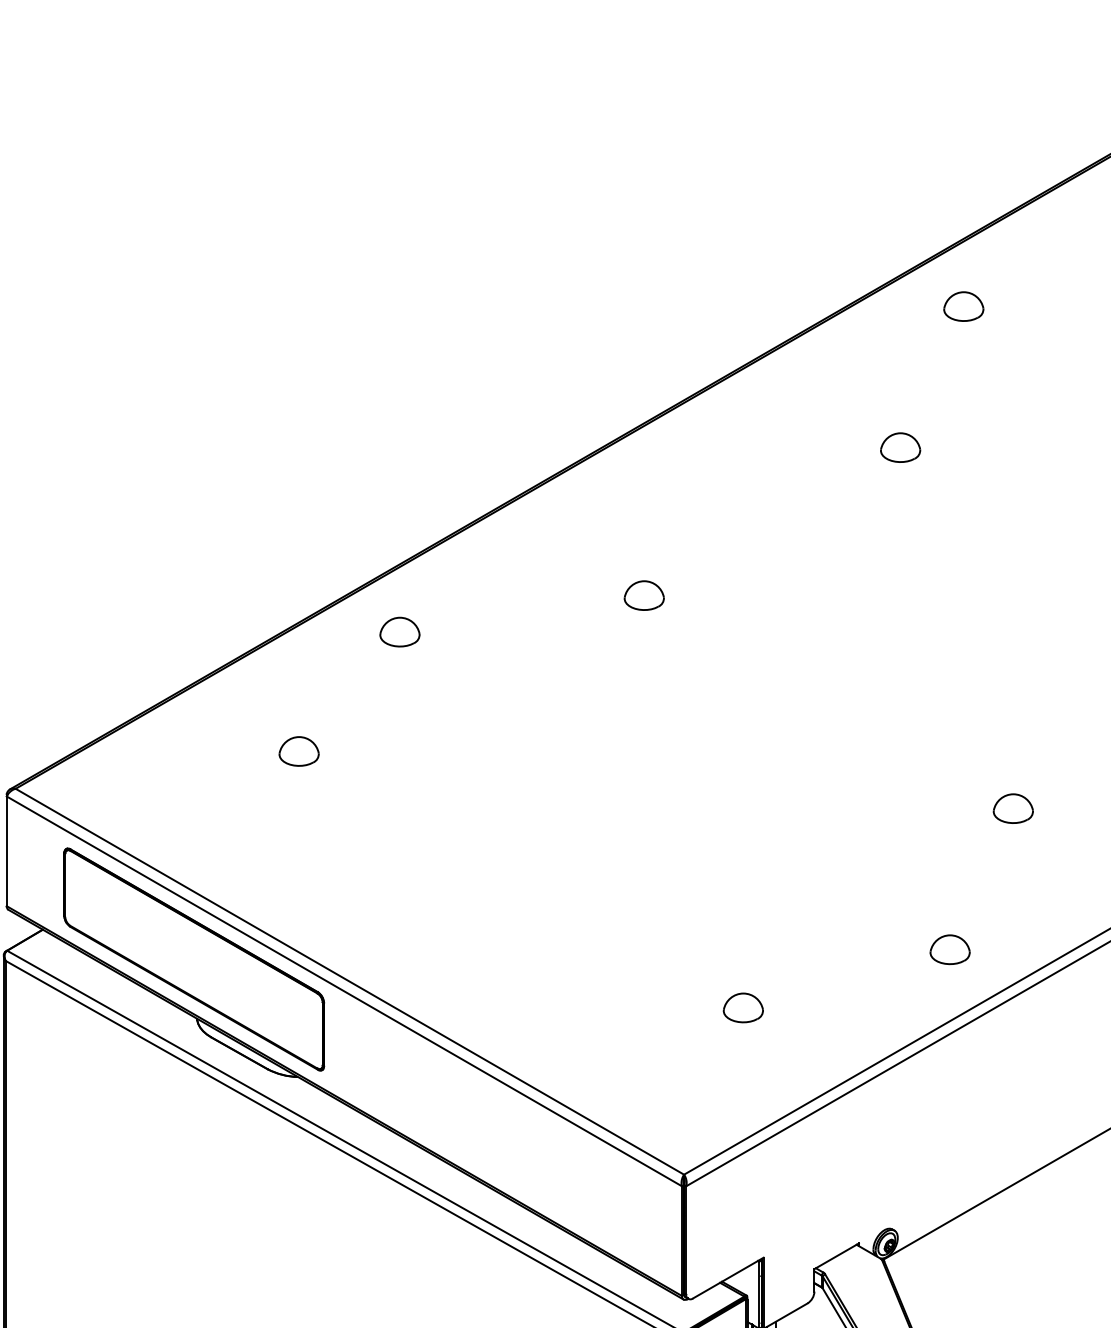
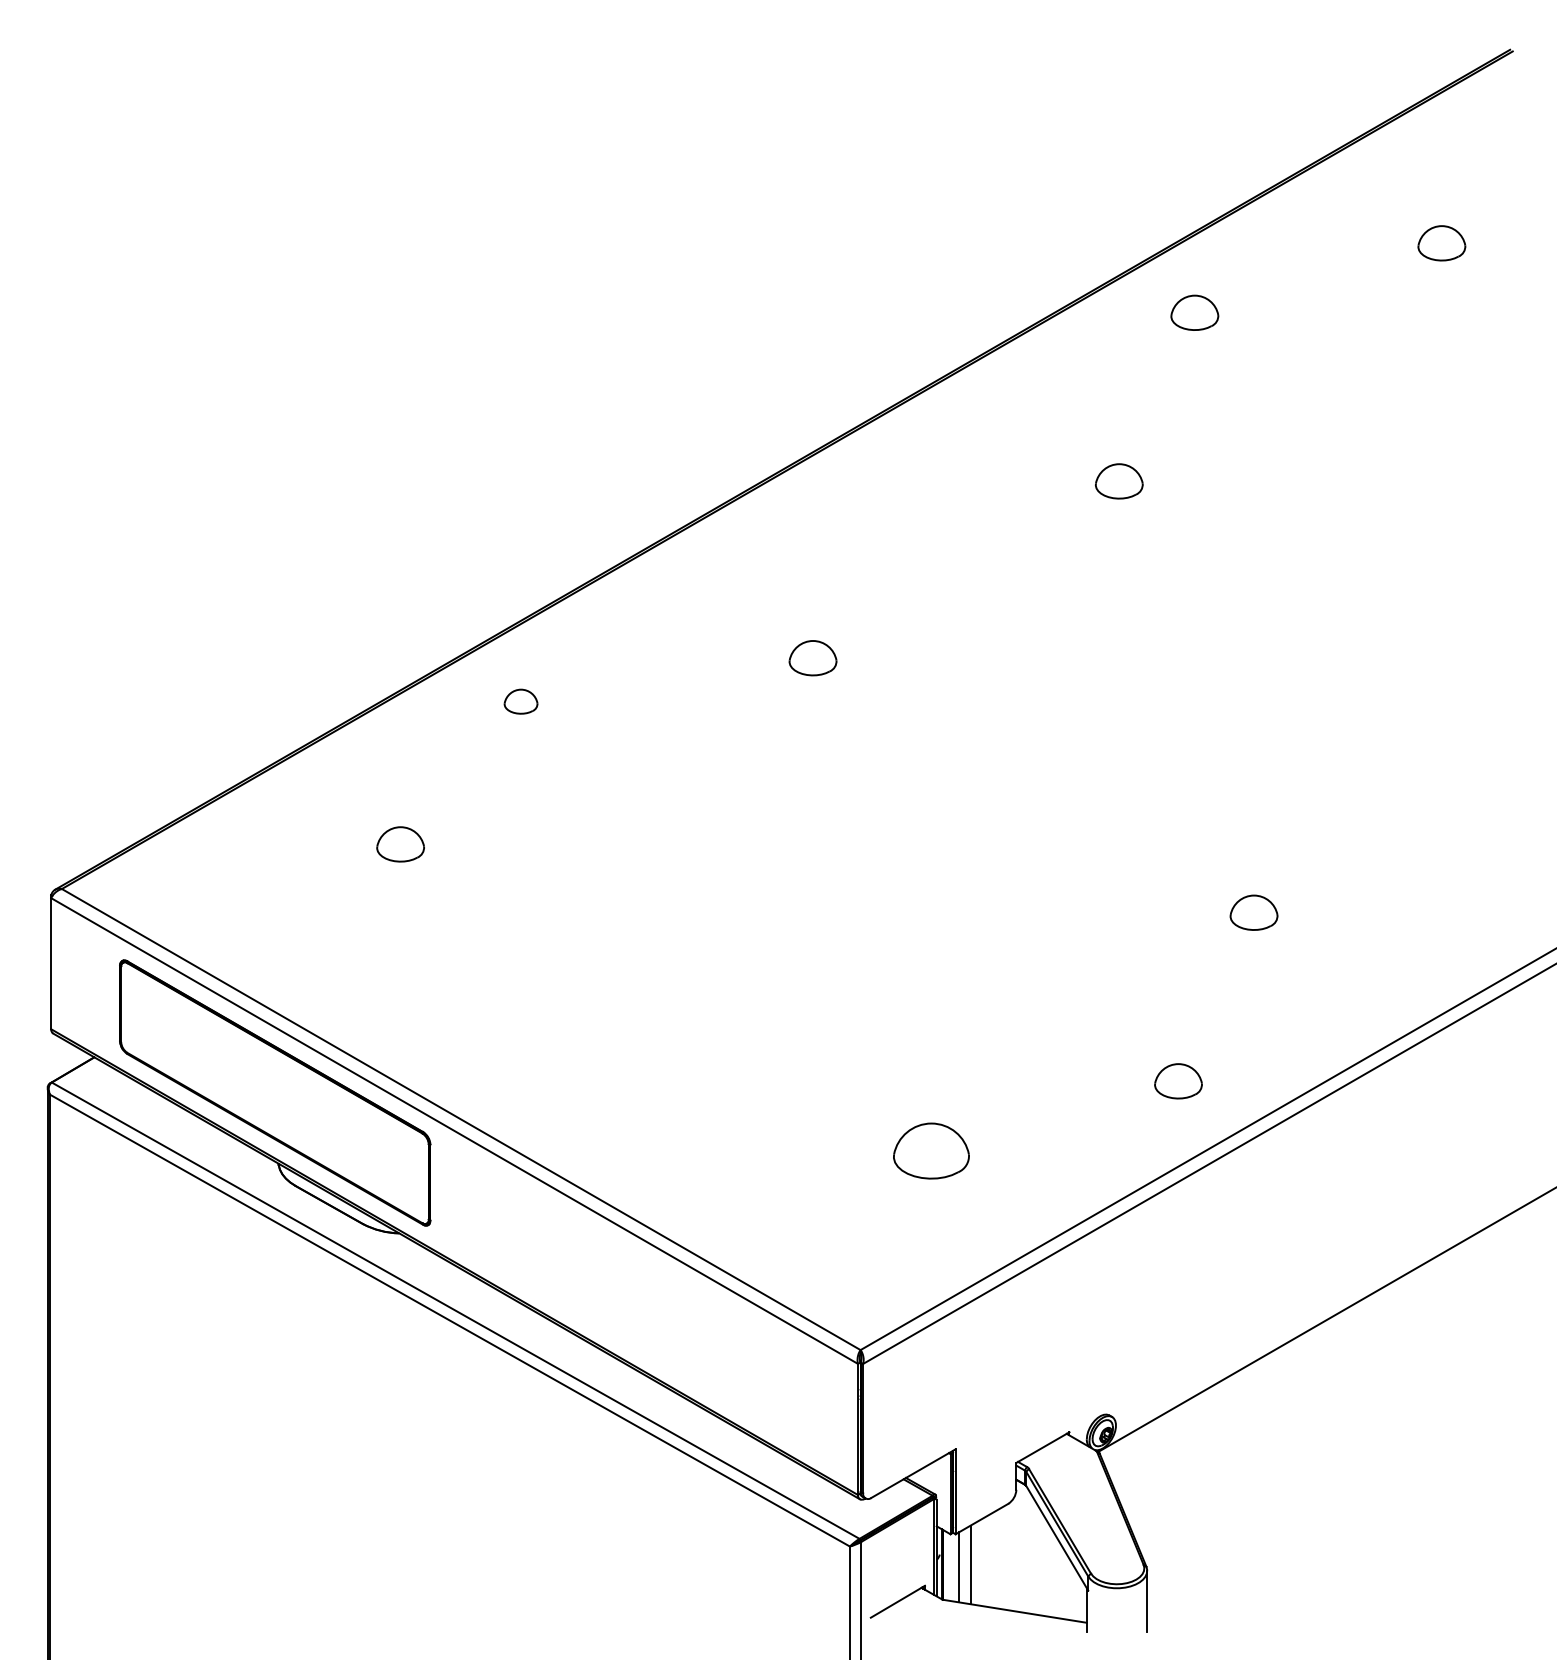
part: (399, 631) -> (520, 701), size x0.7
part: (743, 1007) -> (931, 1150), size x1.6

